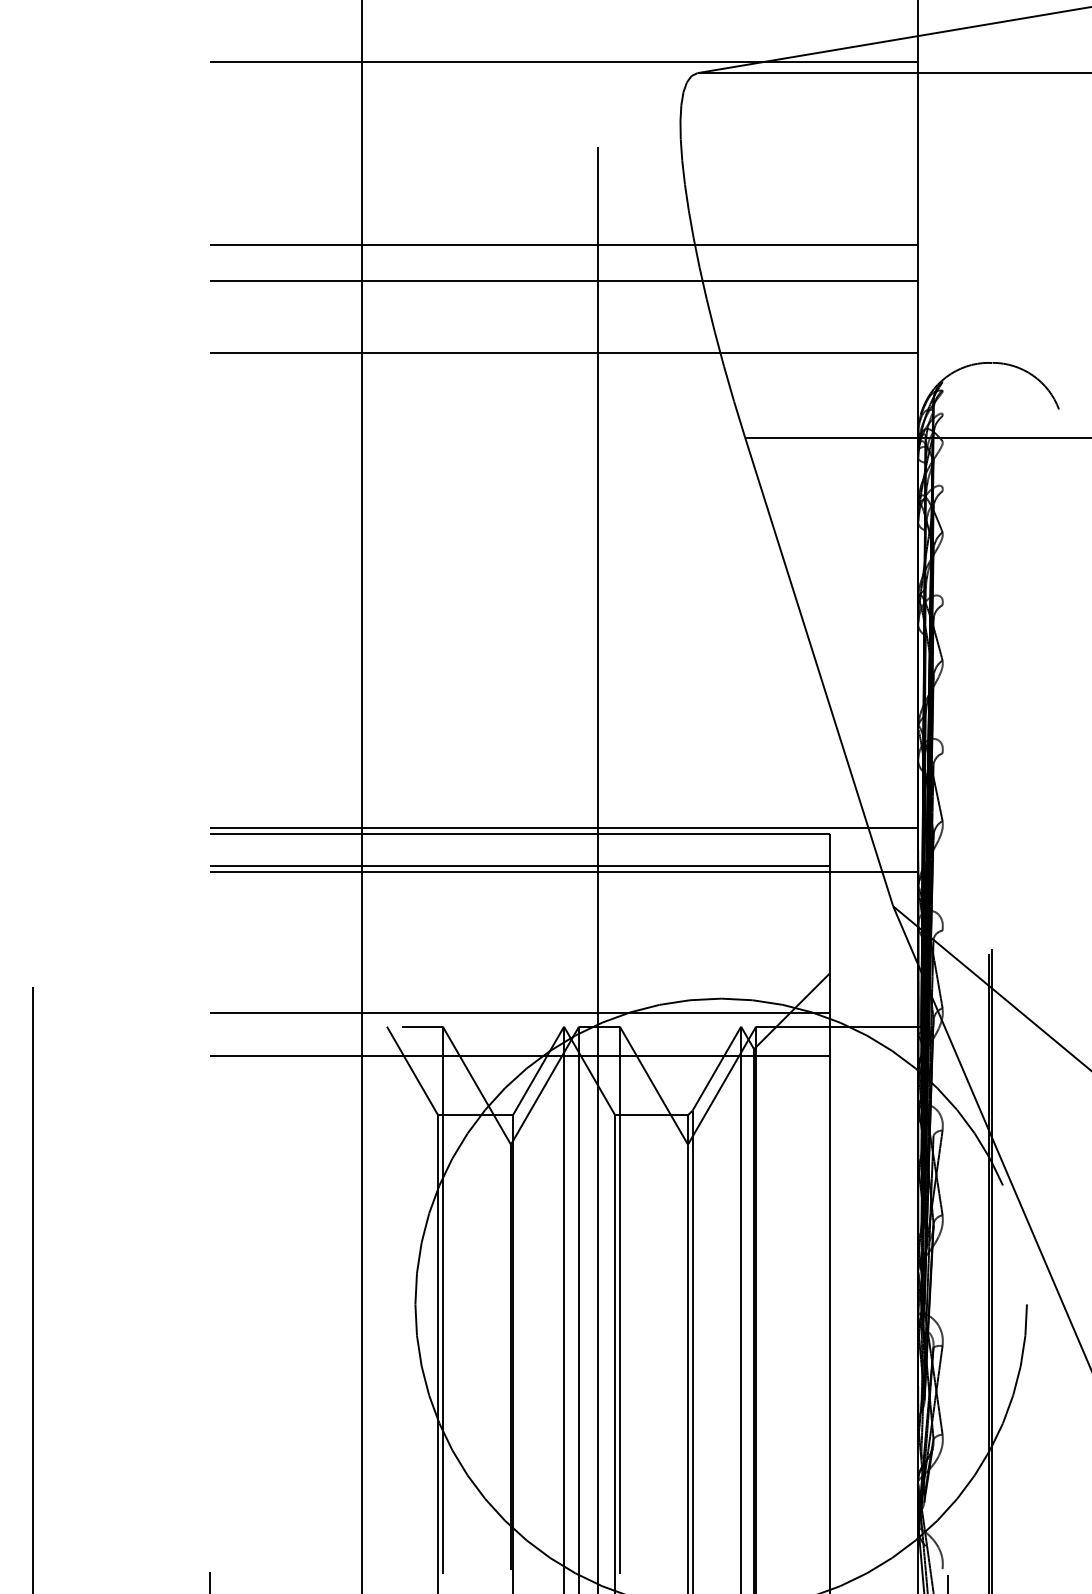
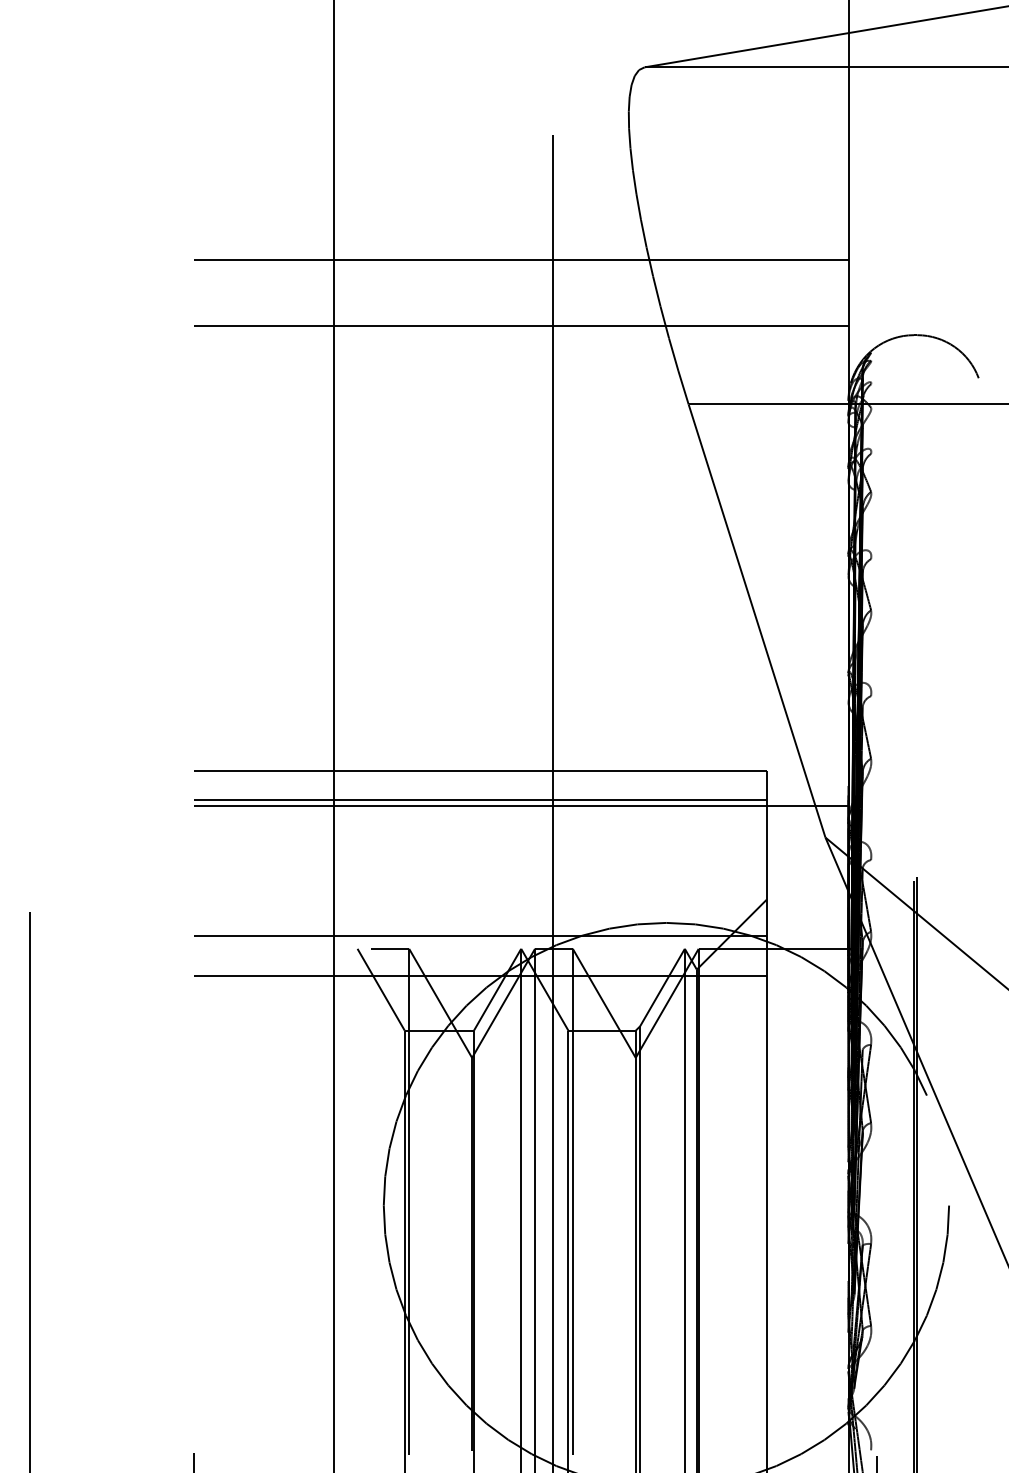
line: (564, 62) -> (521, 57), removed
line: (564, 245) -> (521, 226), removed
line: (564, 828) -> (521, 765), removed

